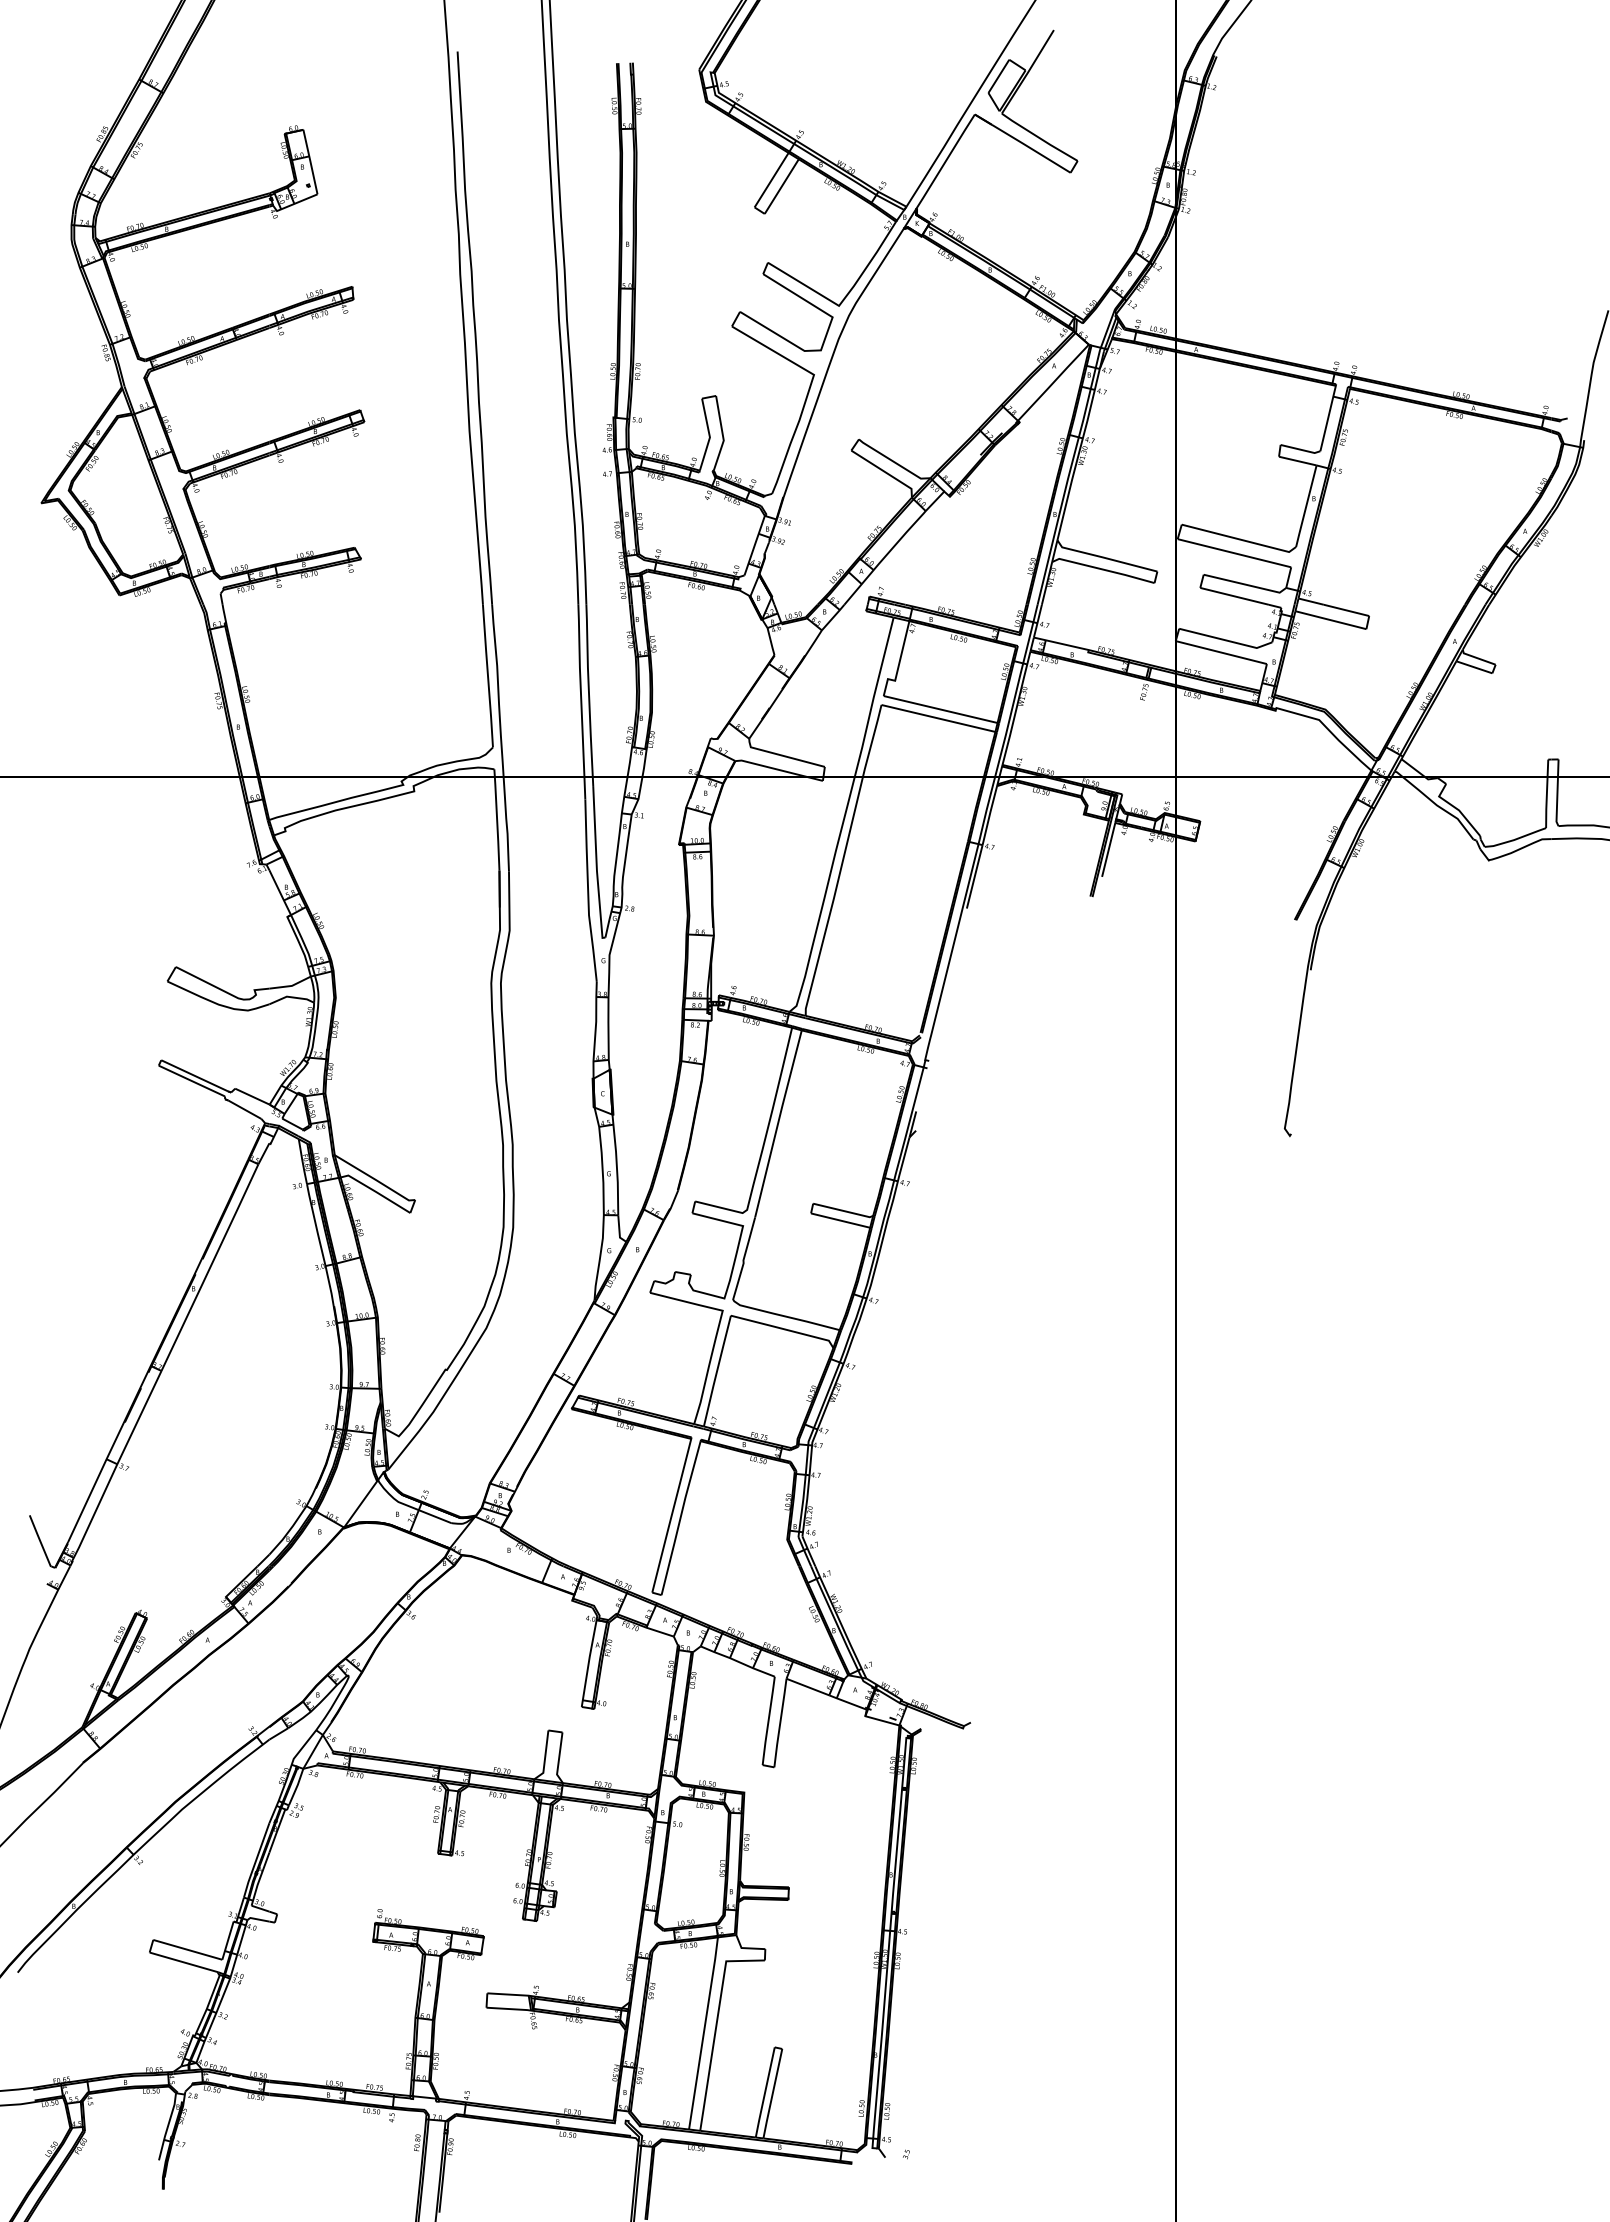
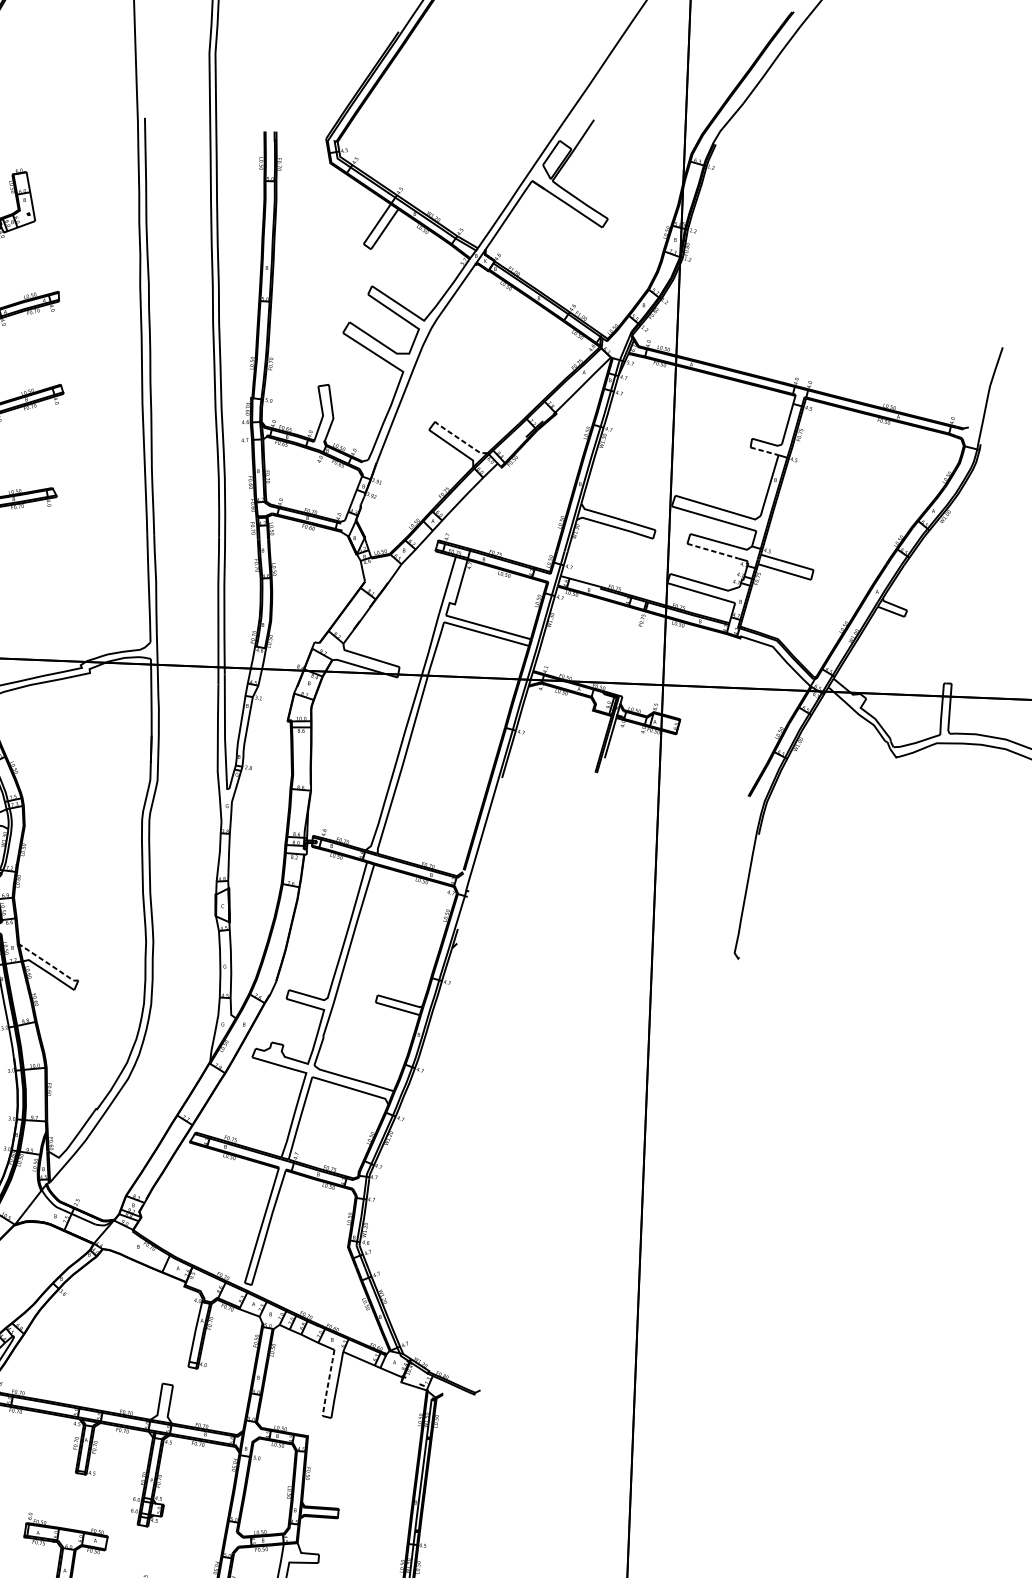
line: (893, 461) -> (460, 439), solid -> dashed
line: (1298, 461) -> (765, 451), solid -> dashed
line: (1235, 596) -> (713, 551), solid -> dashed
line: (375, 1179) -> (49, 963), solid -> dashed
line: (768, 1720) -> (328, 1382), solid -> dashed

